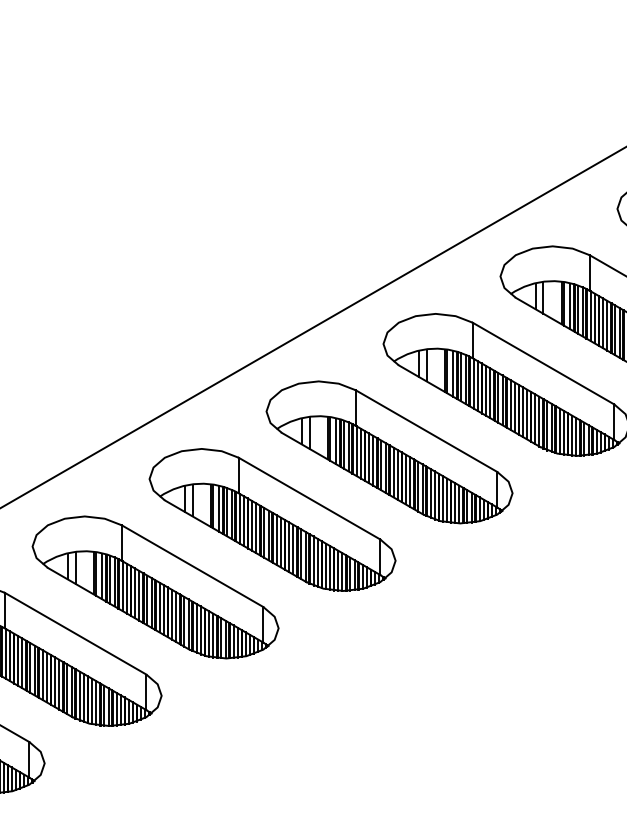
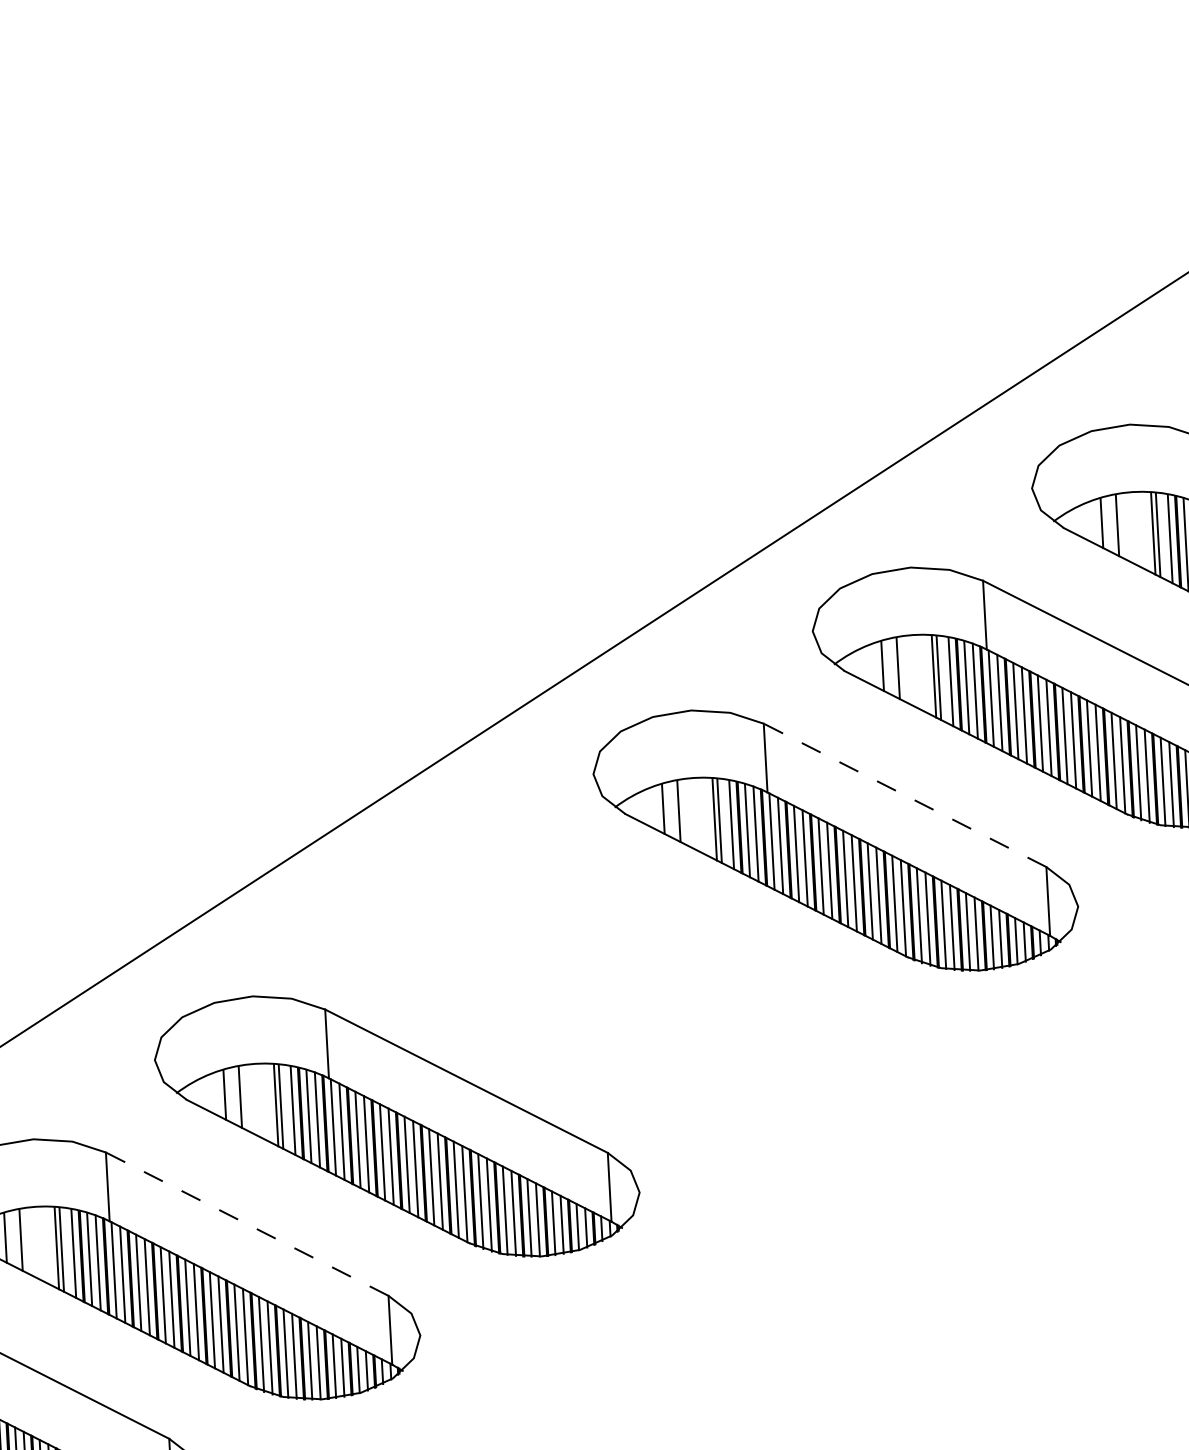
line: (426, 431) -> (905, 796), solid -> dashed
part: (272, 519) -> (616, 982), removed
line: (75, 633) -> (247, 1223), solid -> dashed

